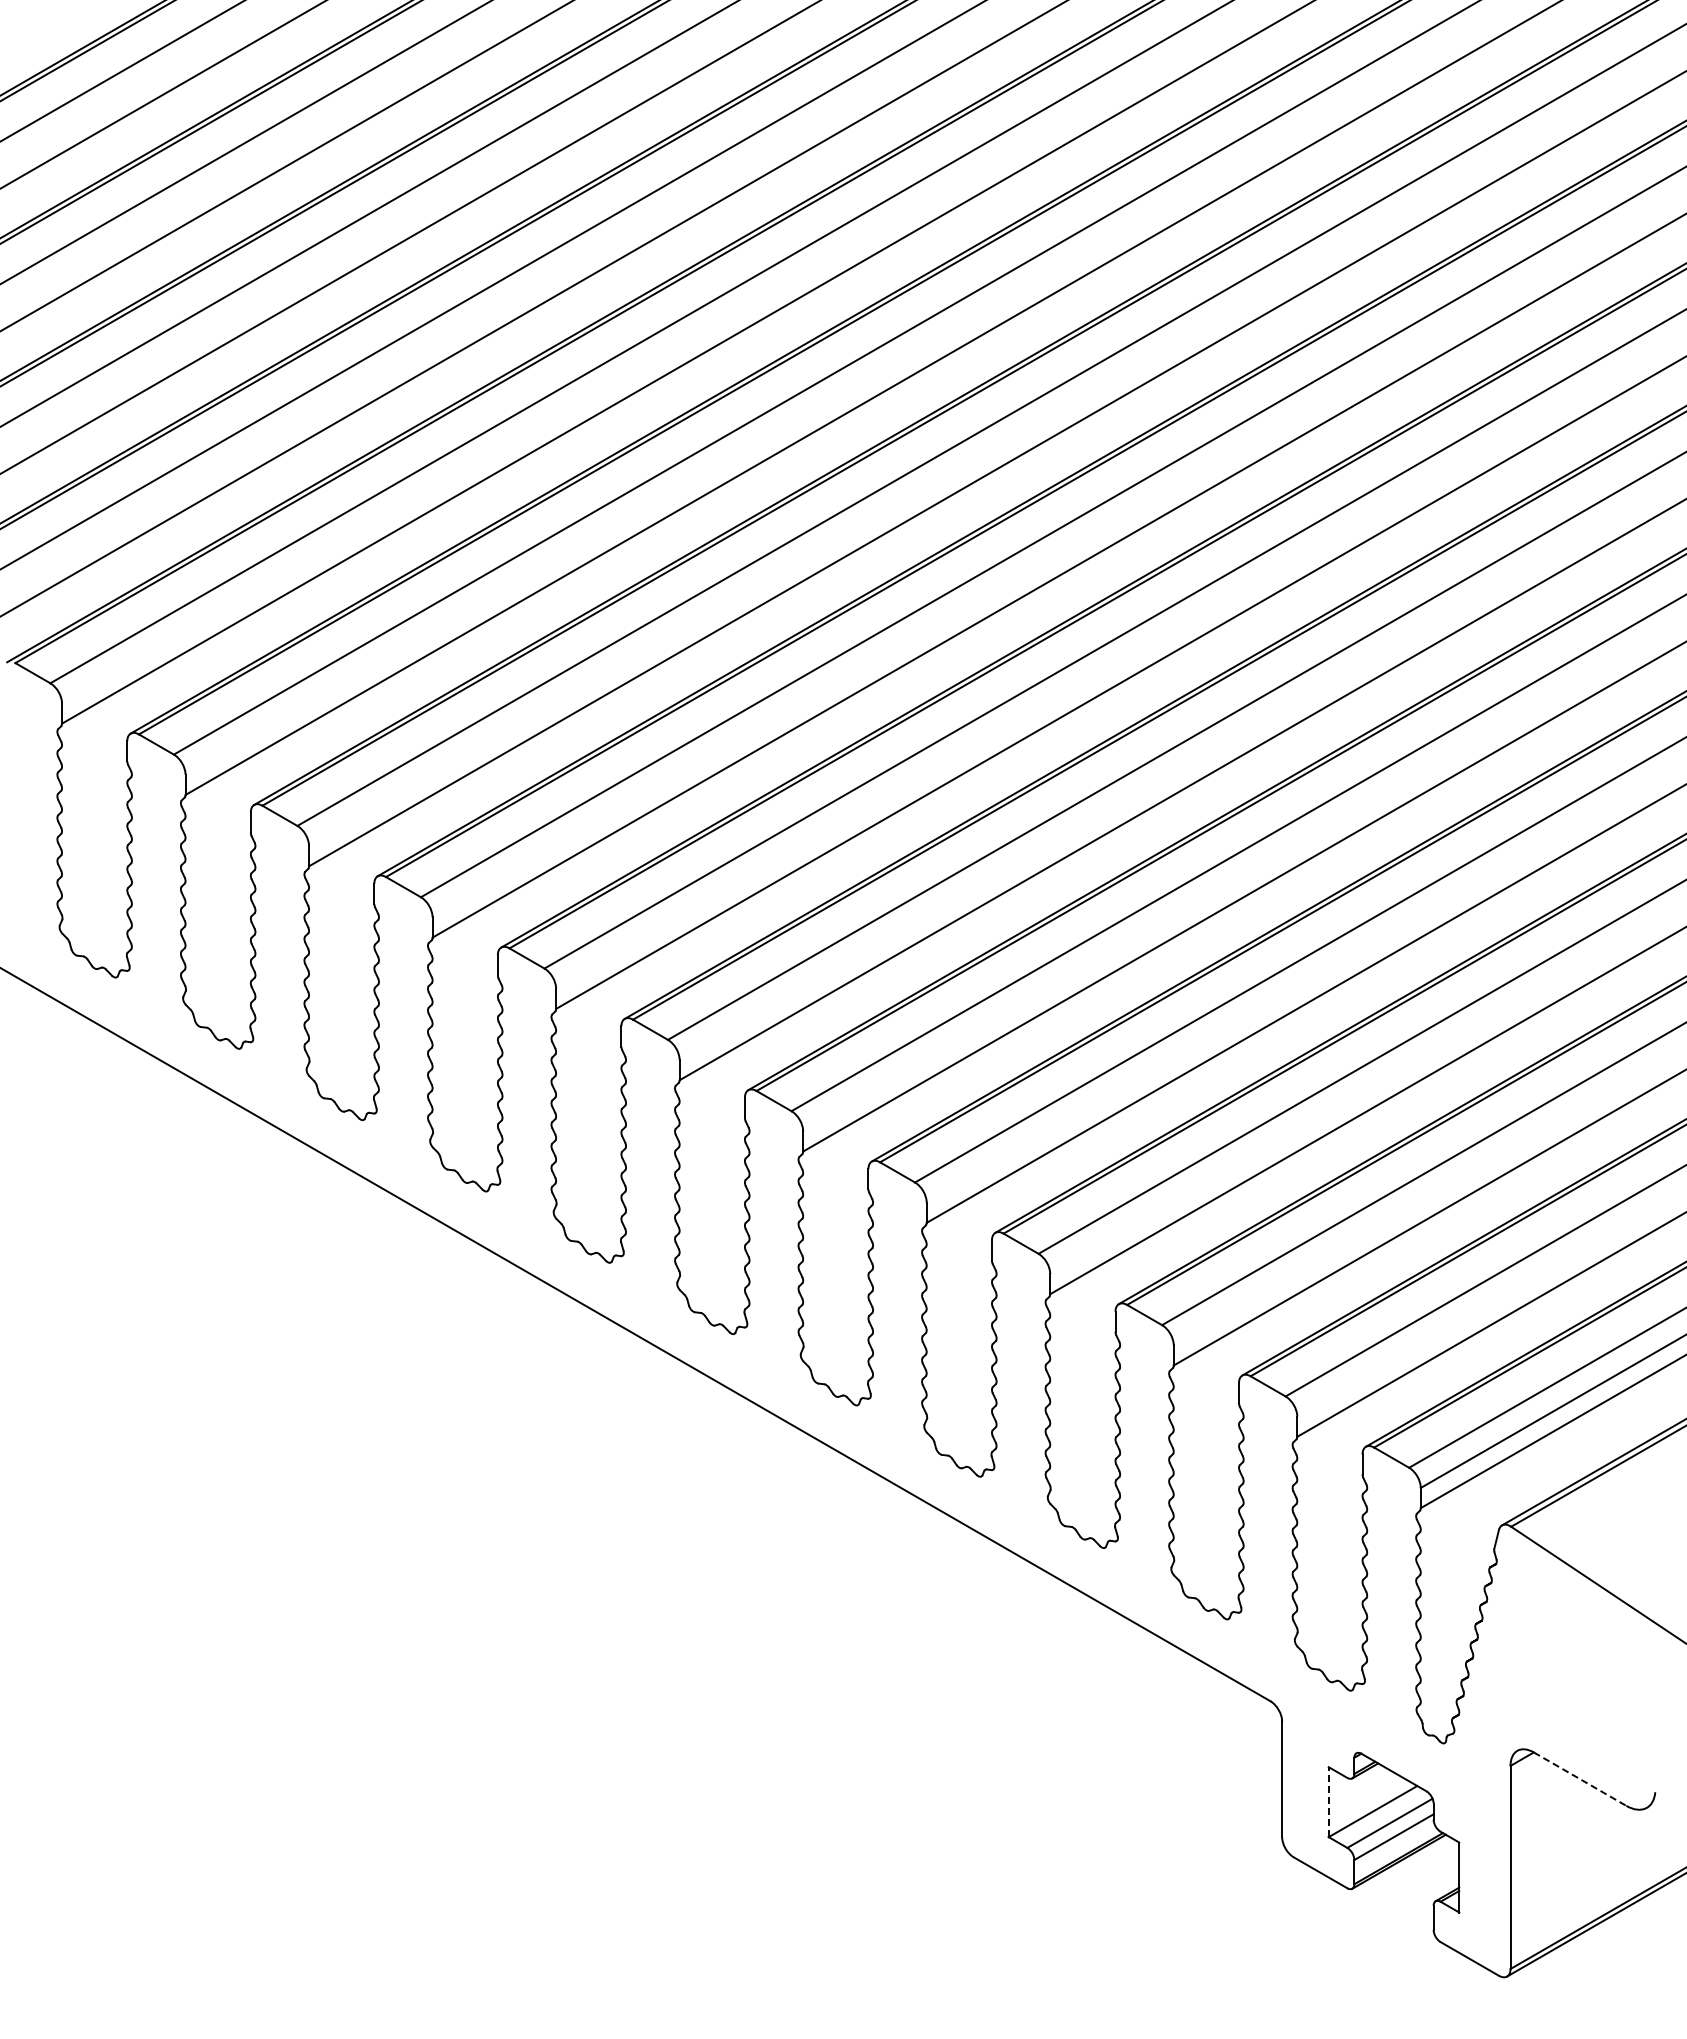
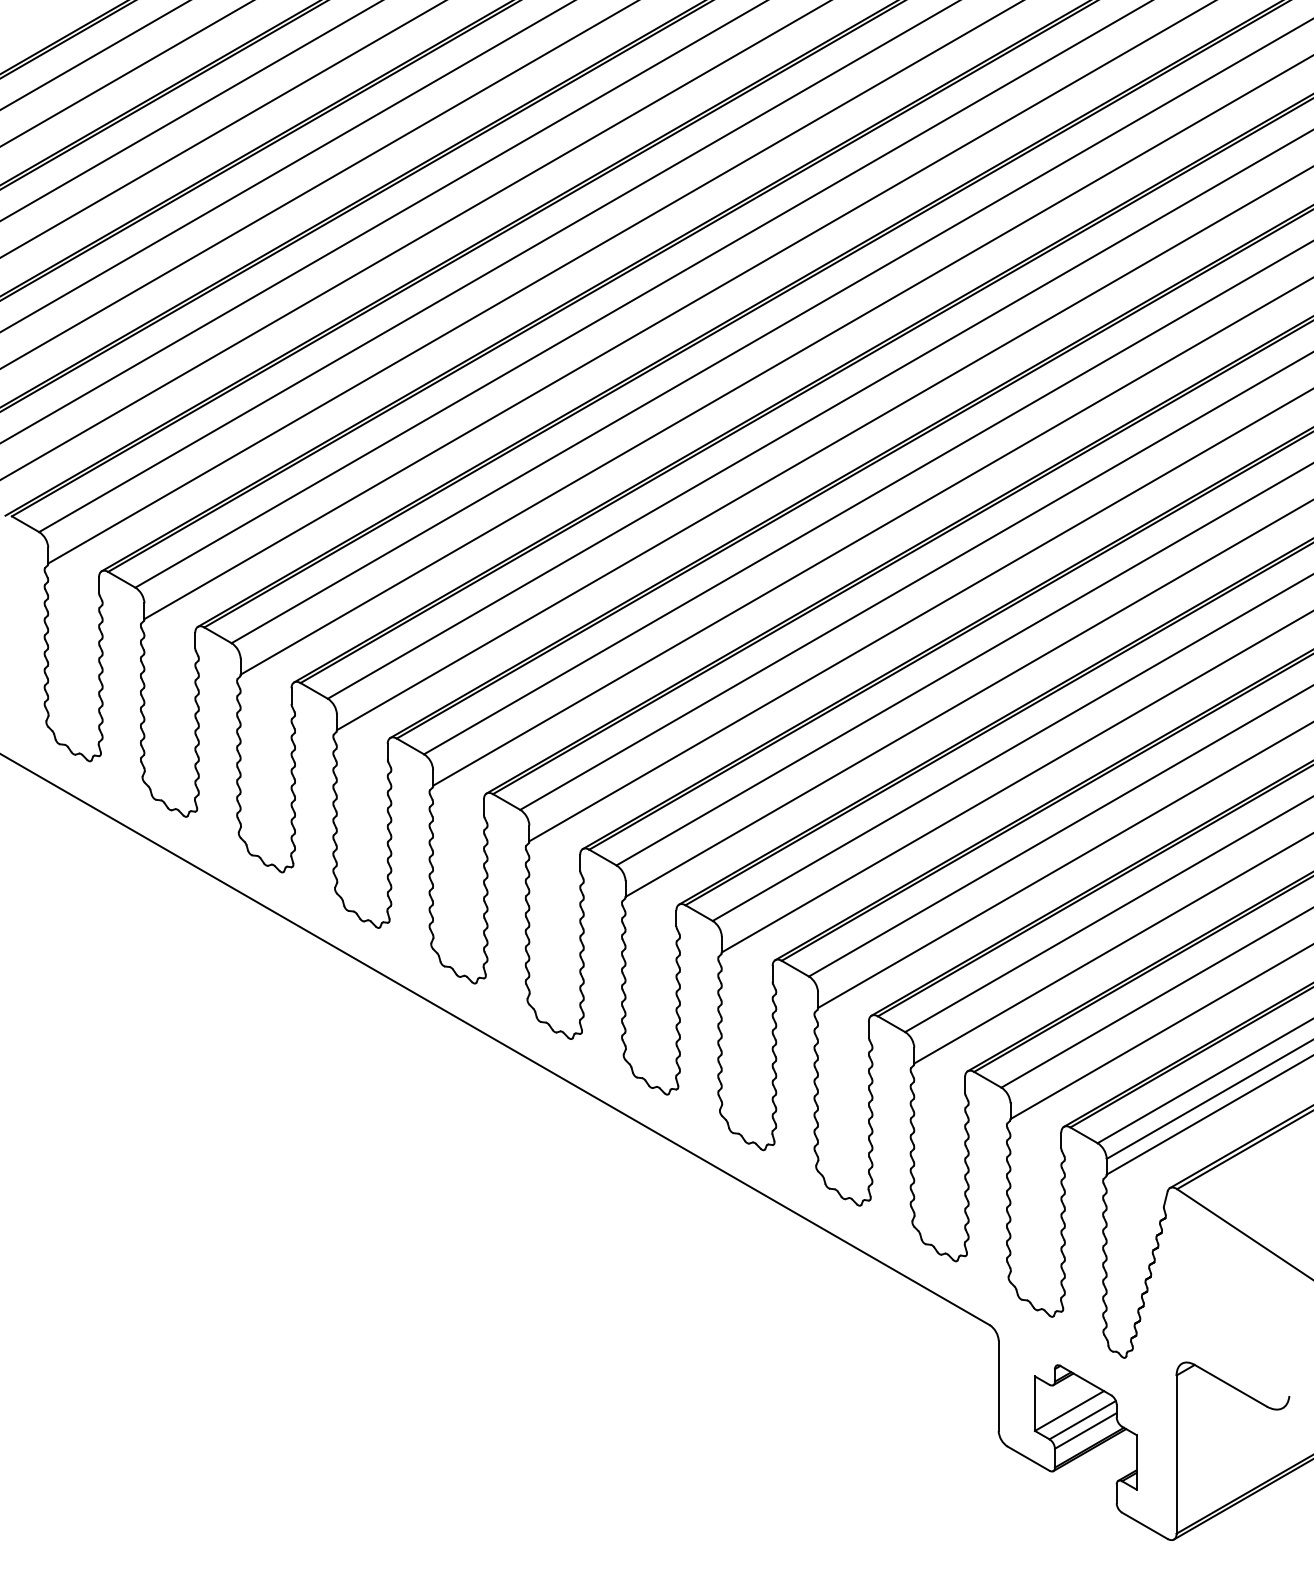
line: (1580, 1779) -> (1231, 1386), dashed -> solid
line: (1328, 1802) -> (1034, 1403), dashed -> solid

